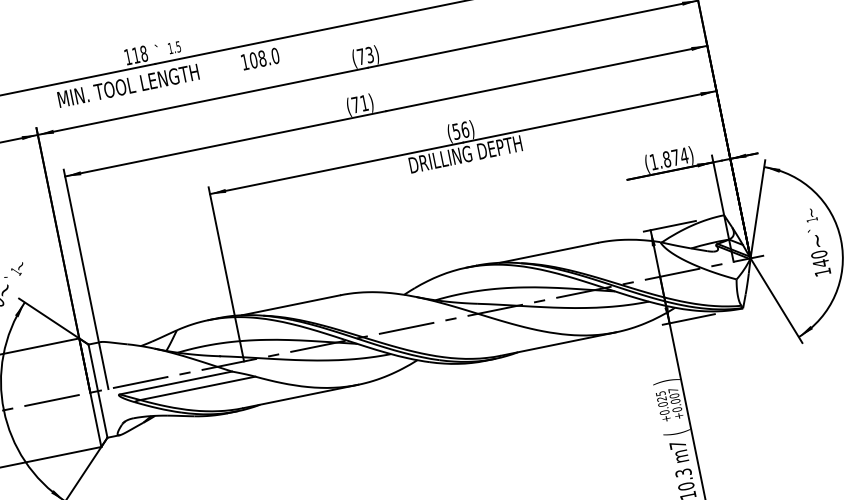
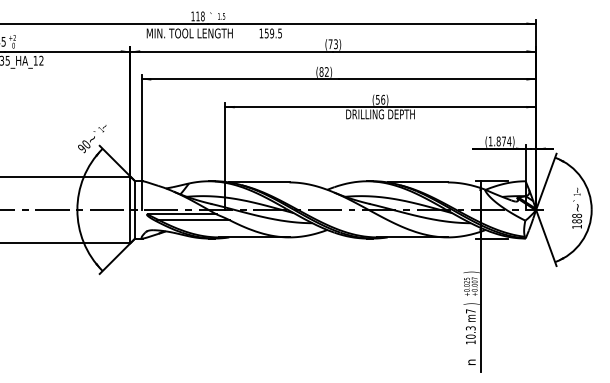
text: (264, 58) -> (273, 33), 108.0 -> 159.5
text: (358, 103) -> (323, 71), (71) -> (82)
text: (820, 258) -> (577, 218), 140 -> 188
text: (676, 432) -> (471, 303), ( -> )

